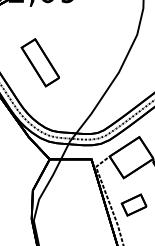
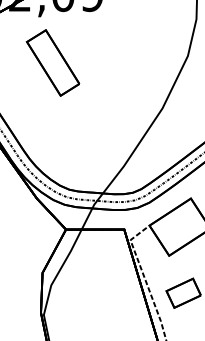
part: (39, 62) -> (51, 62), moved

